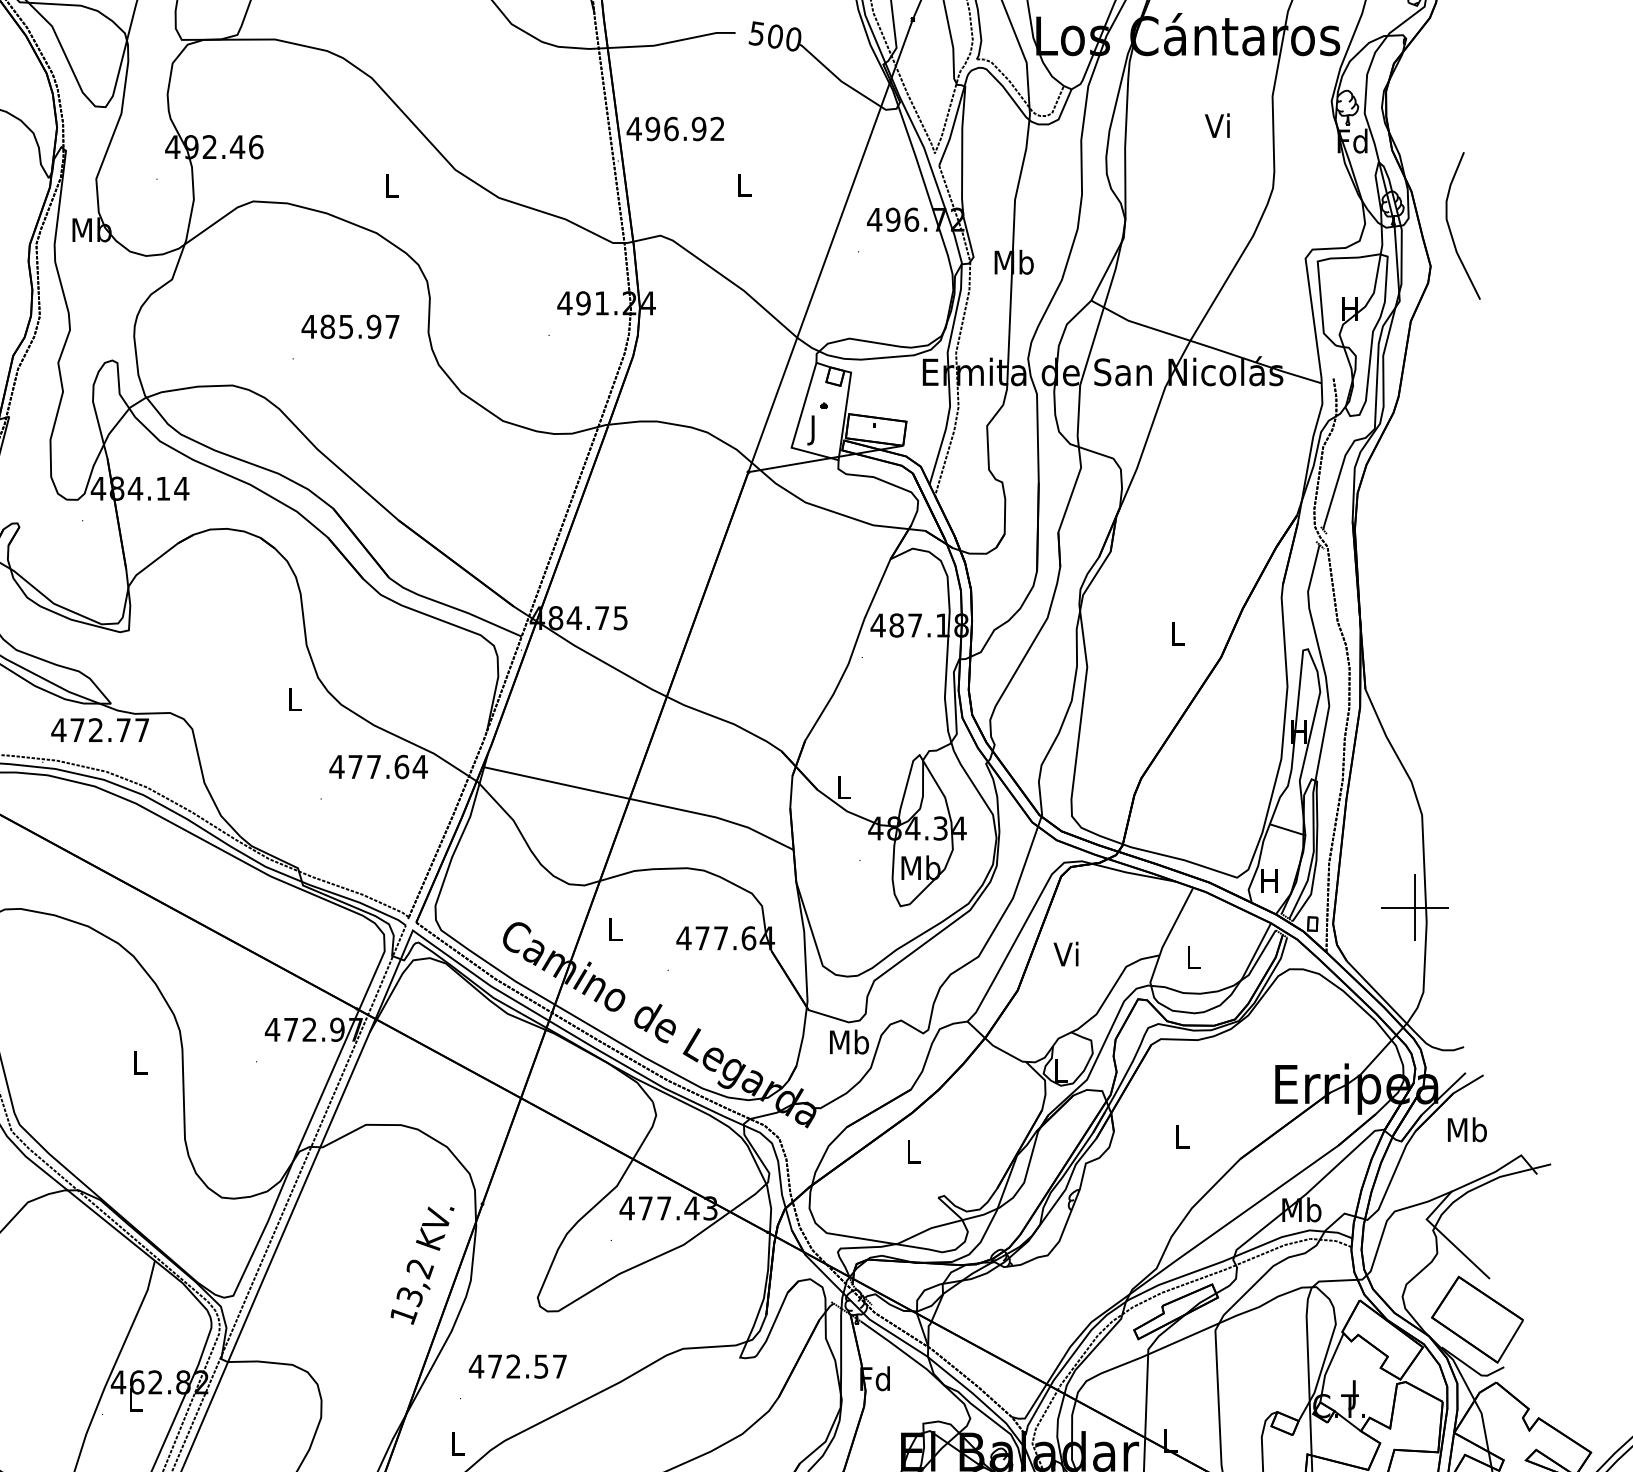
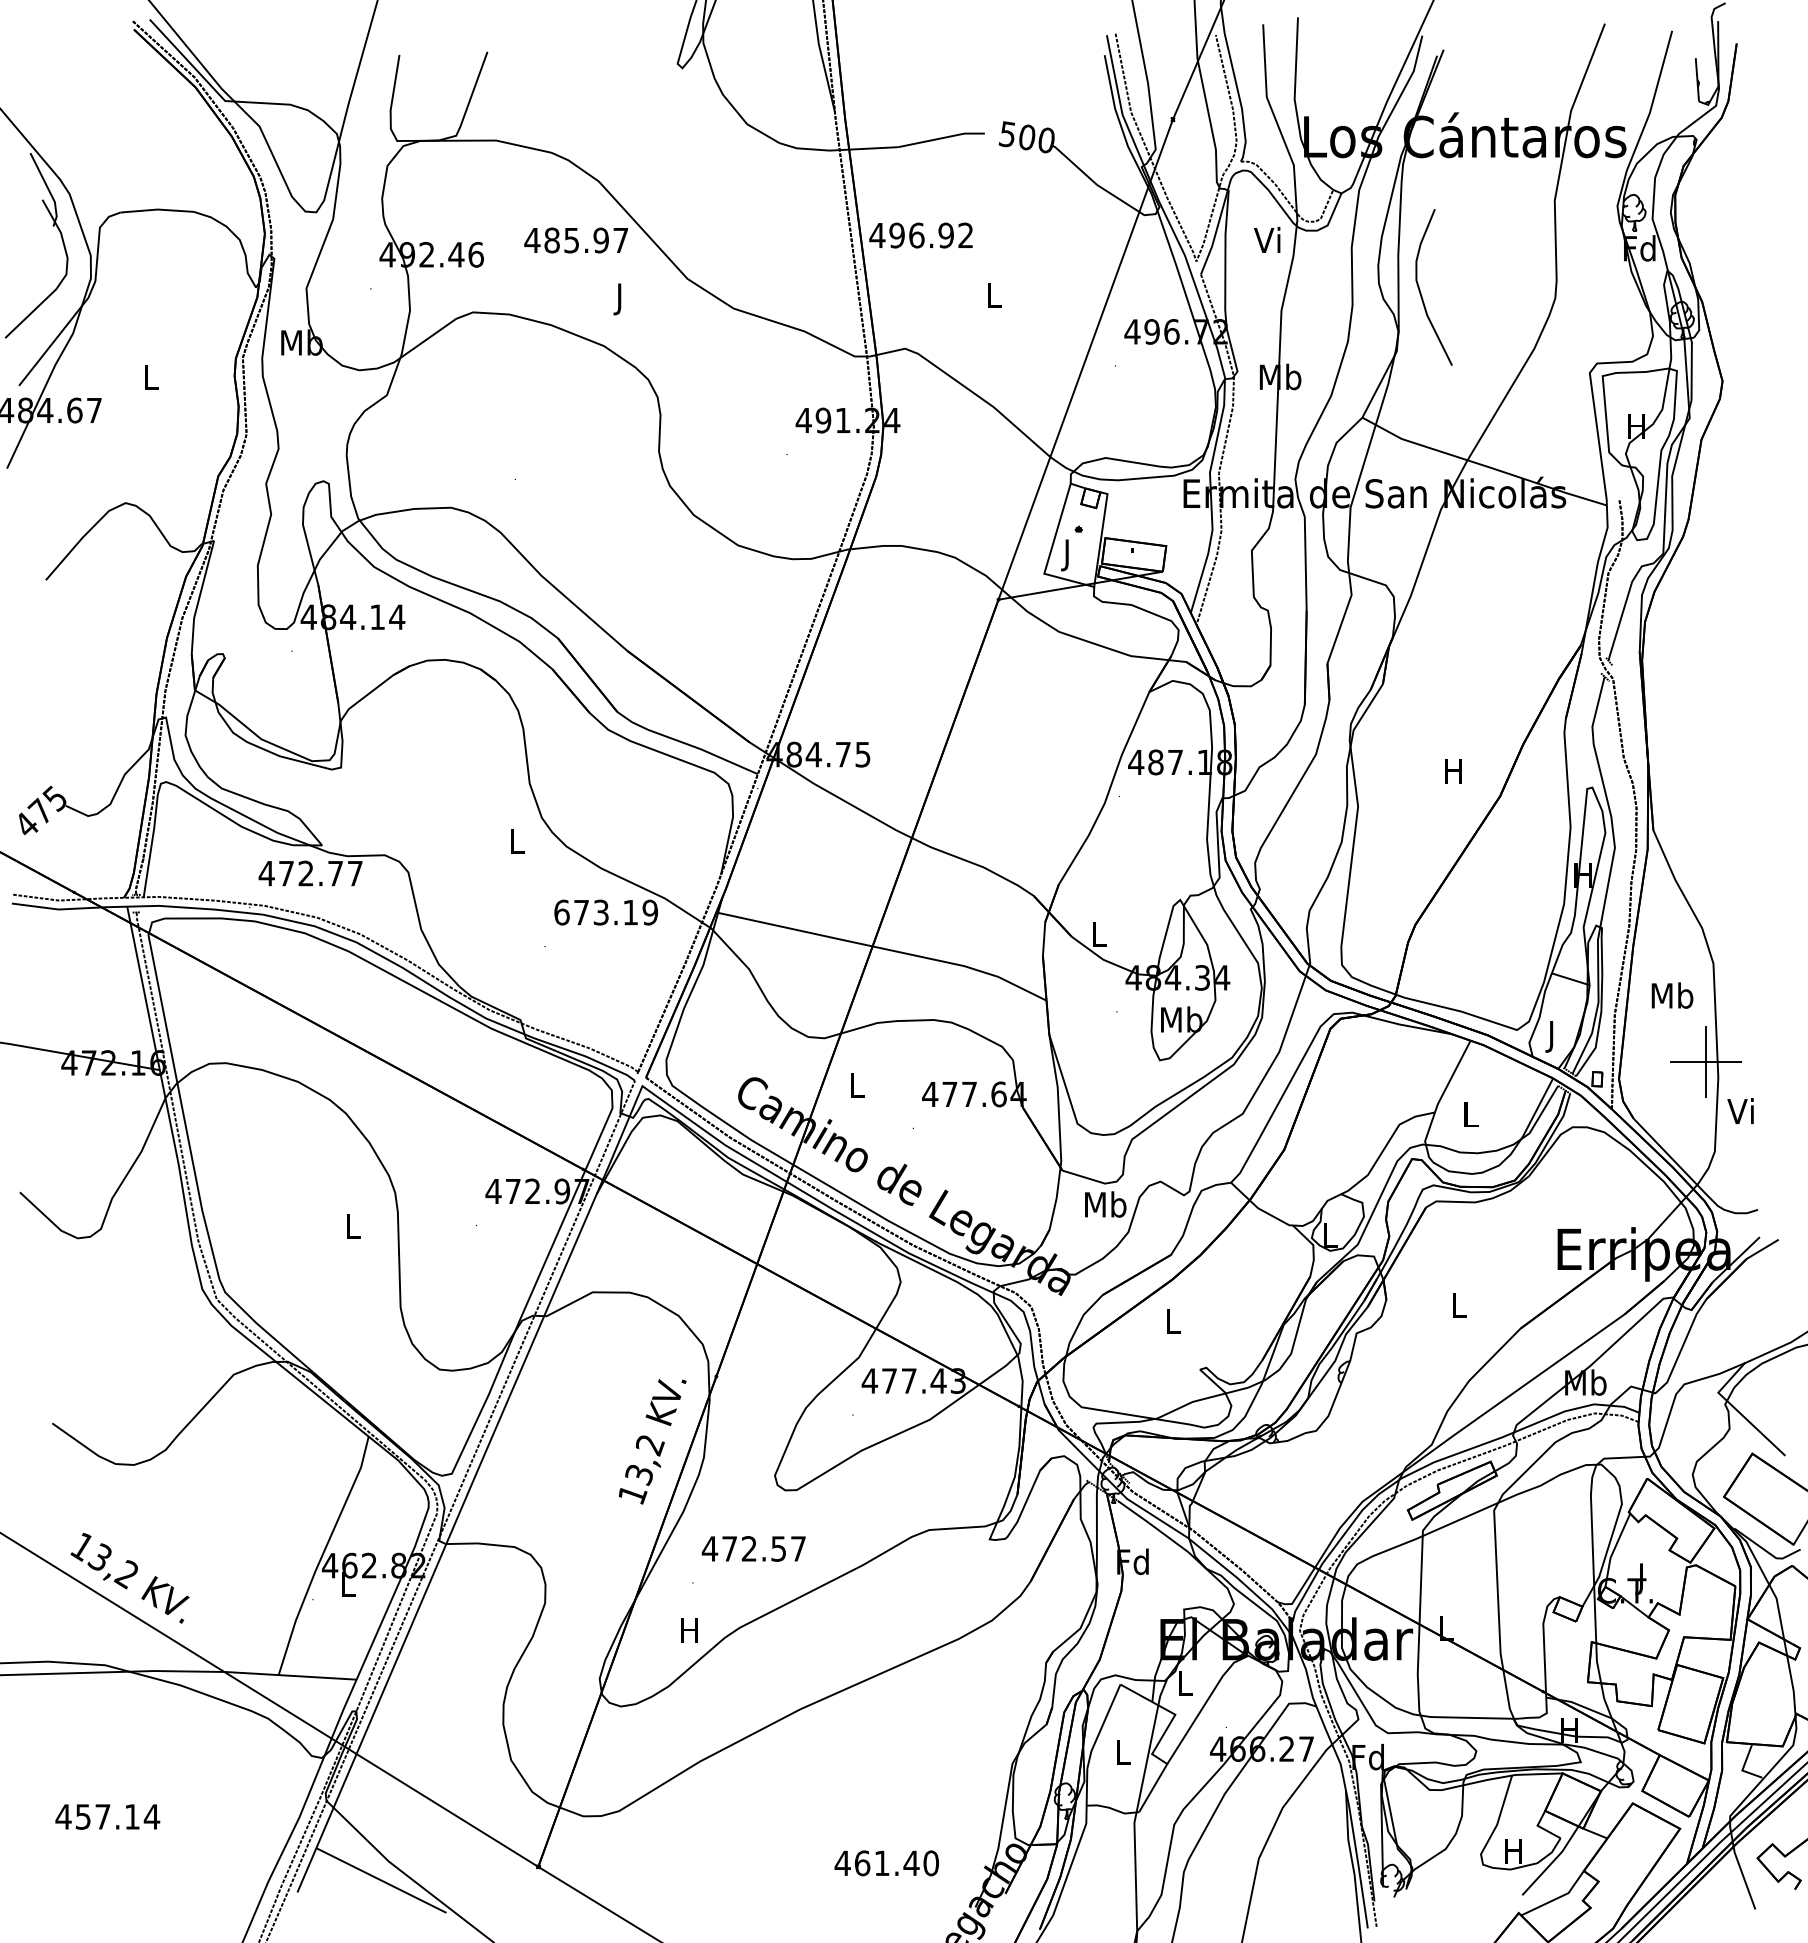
text: (1217, 125) -> (1267, 239), moved
text: (392, 189) -> (620, 299), L -> J
curve: (1451, 230) -> (1421, 292), moved
text: (350, 326) -> (576, 240), moved
text: (1177, 634) -> (1453, 771), L -> H
text: (378, 766) -> (605, 912), 477.64 -> 673.19
text: (1269, 883) -> (1551, 1036), H -> J
text: (1065, 953) -> (1740, 1110), moved
text: (1467, 1129) -> (1672, 995), moved
text: (457, 1443) -> (689, 1630), L -> H

